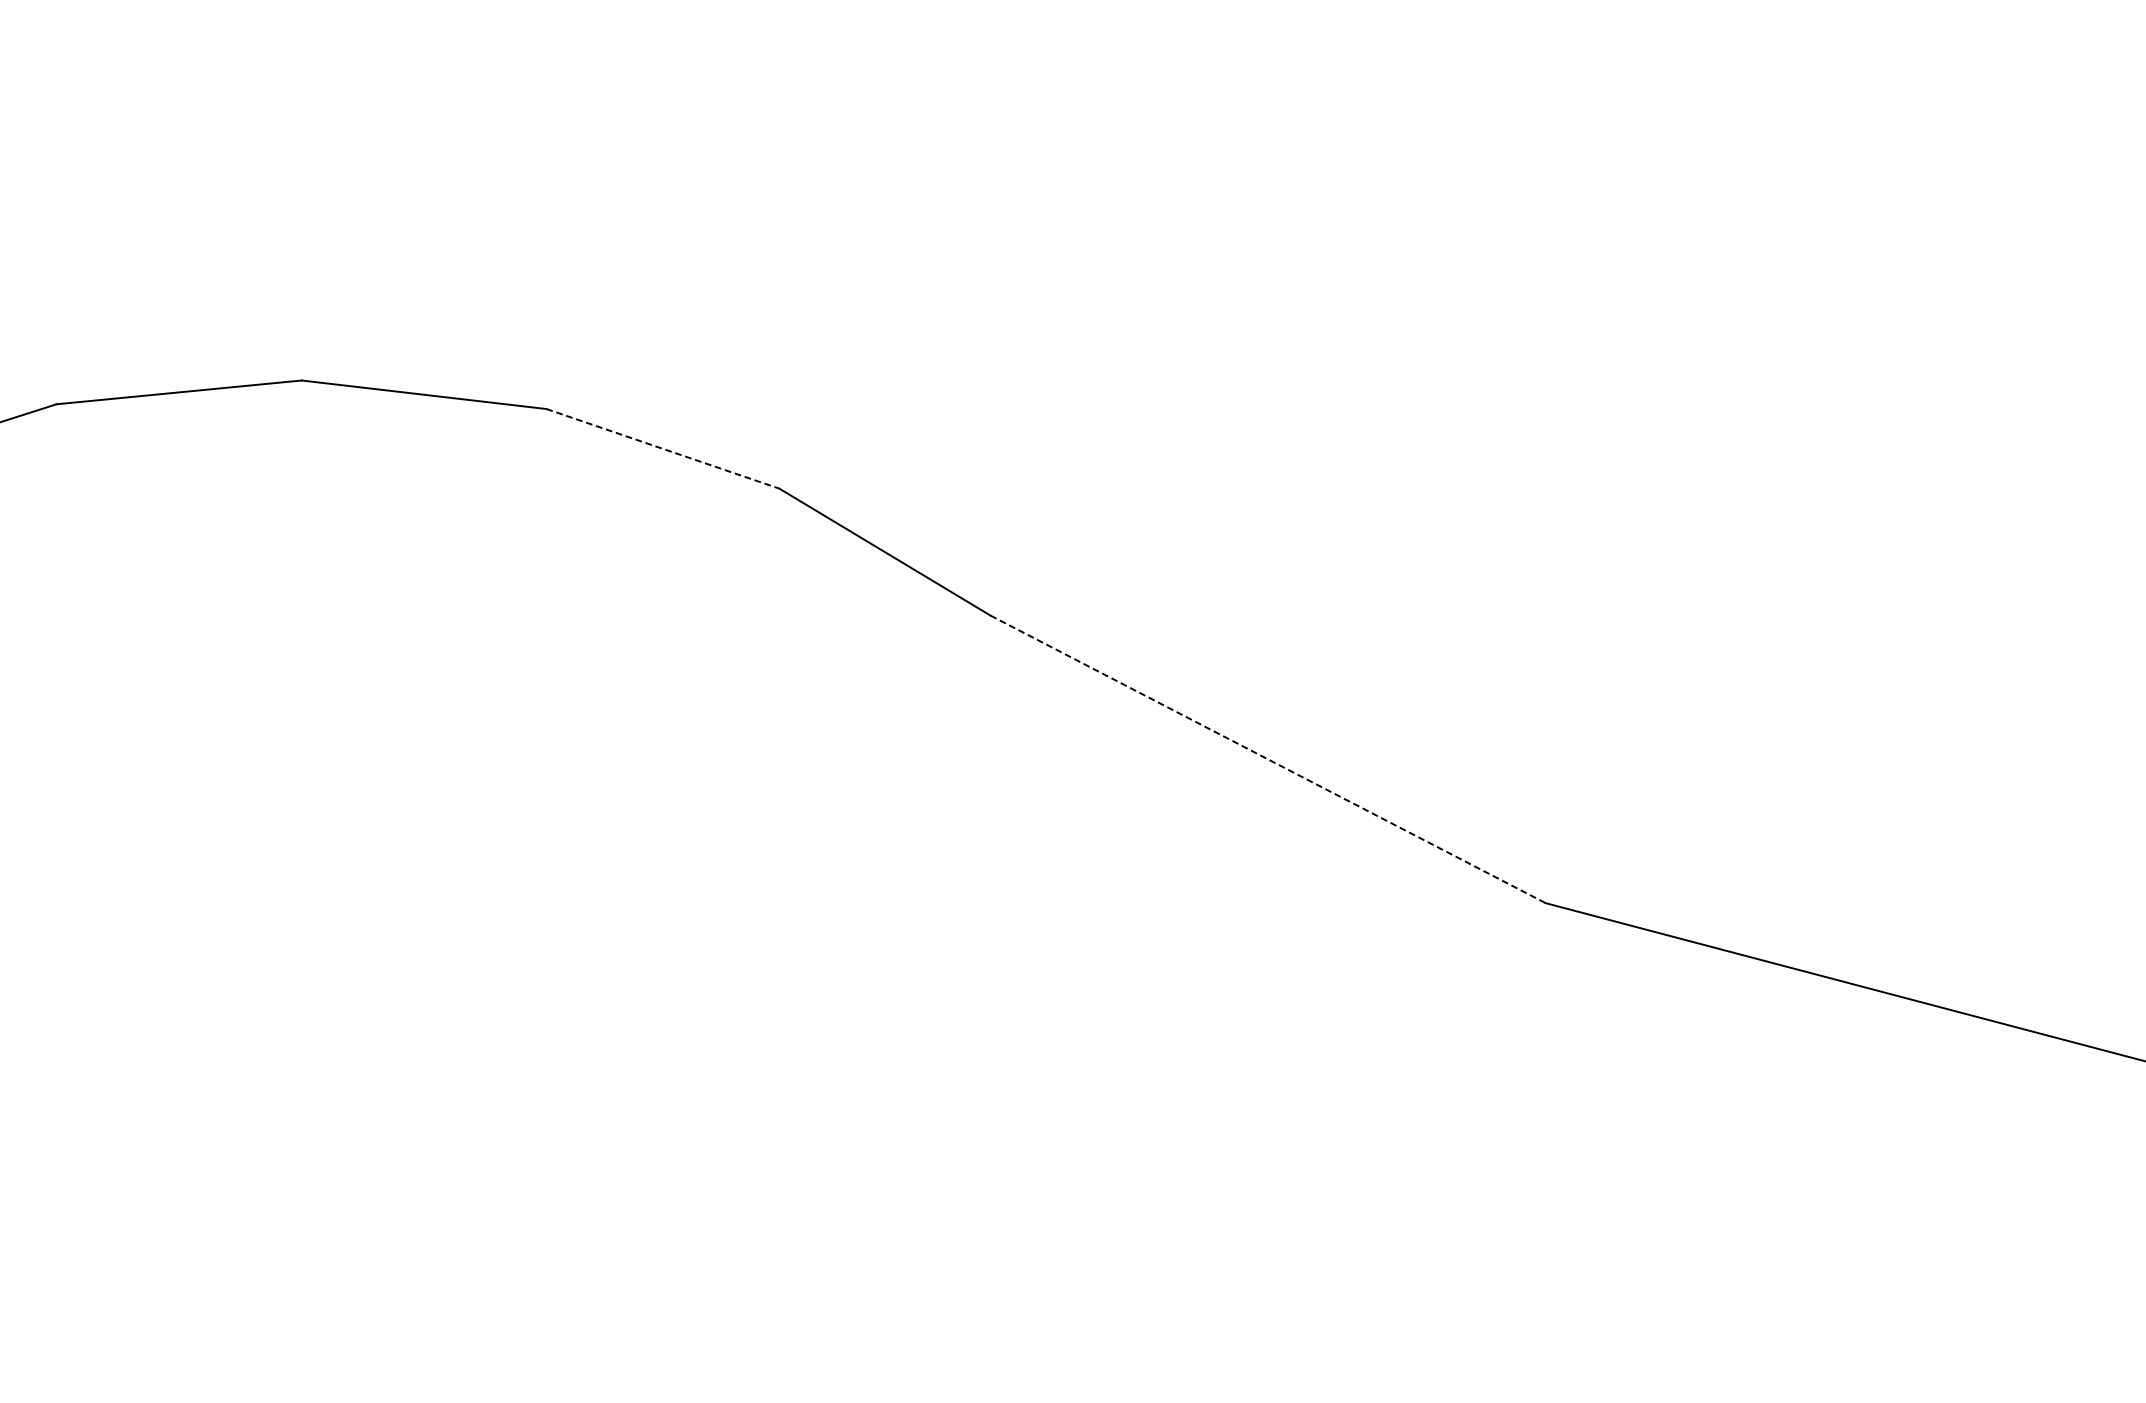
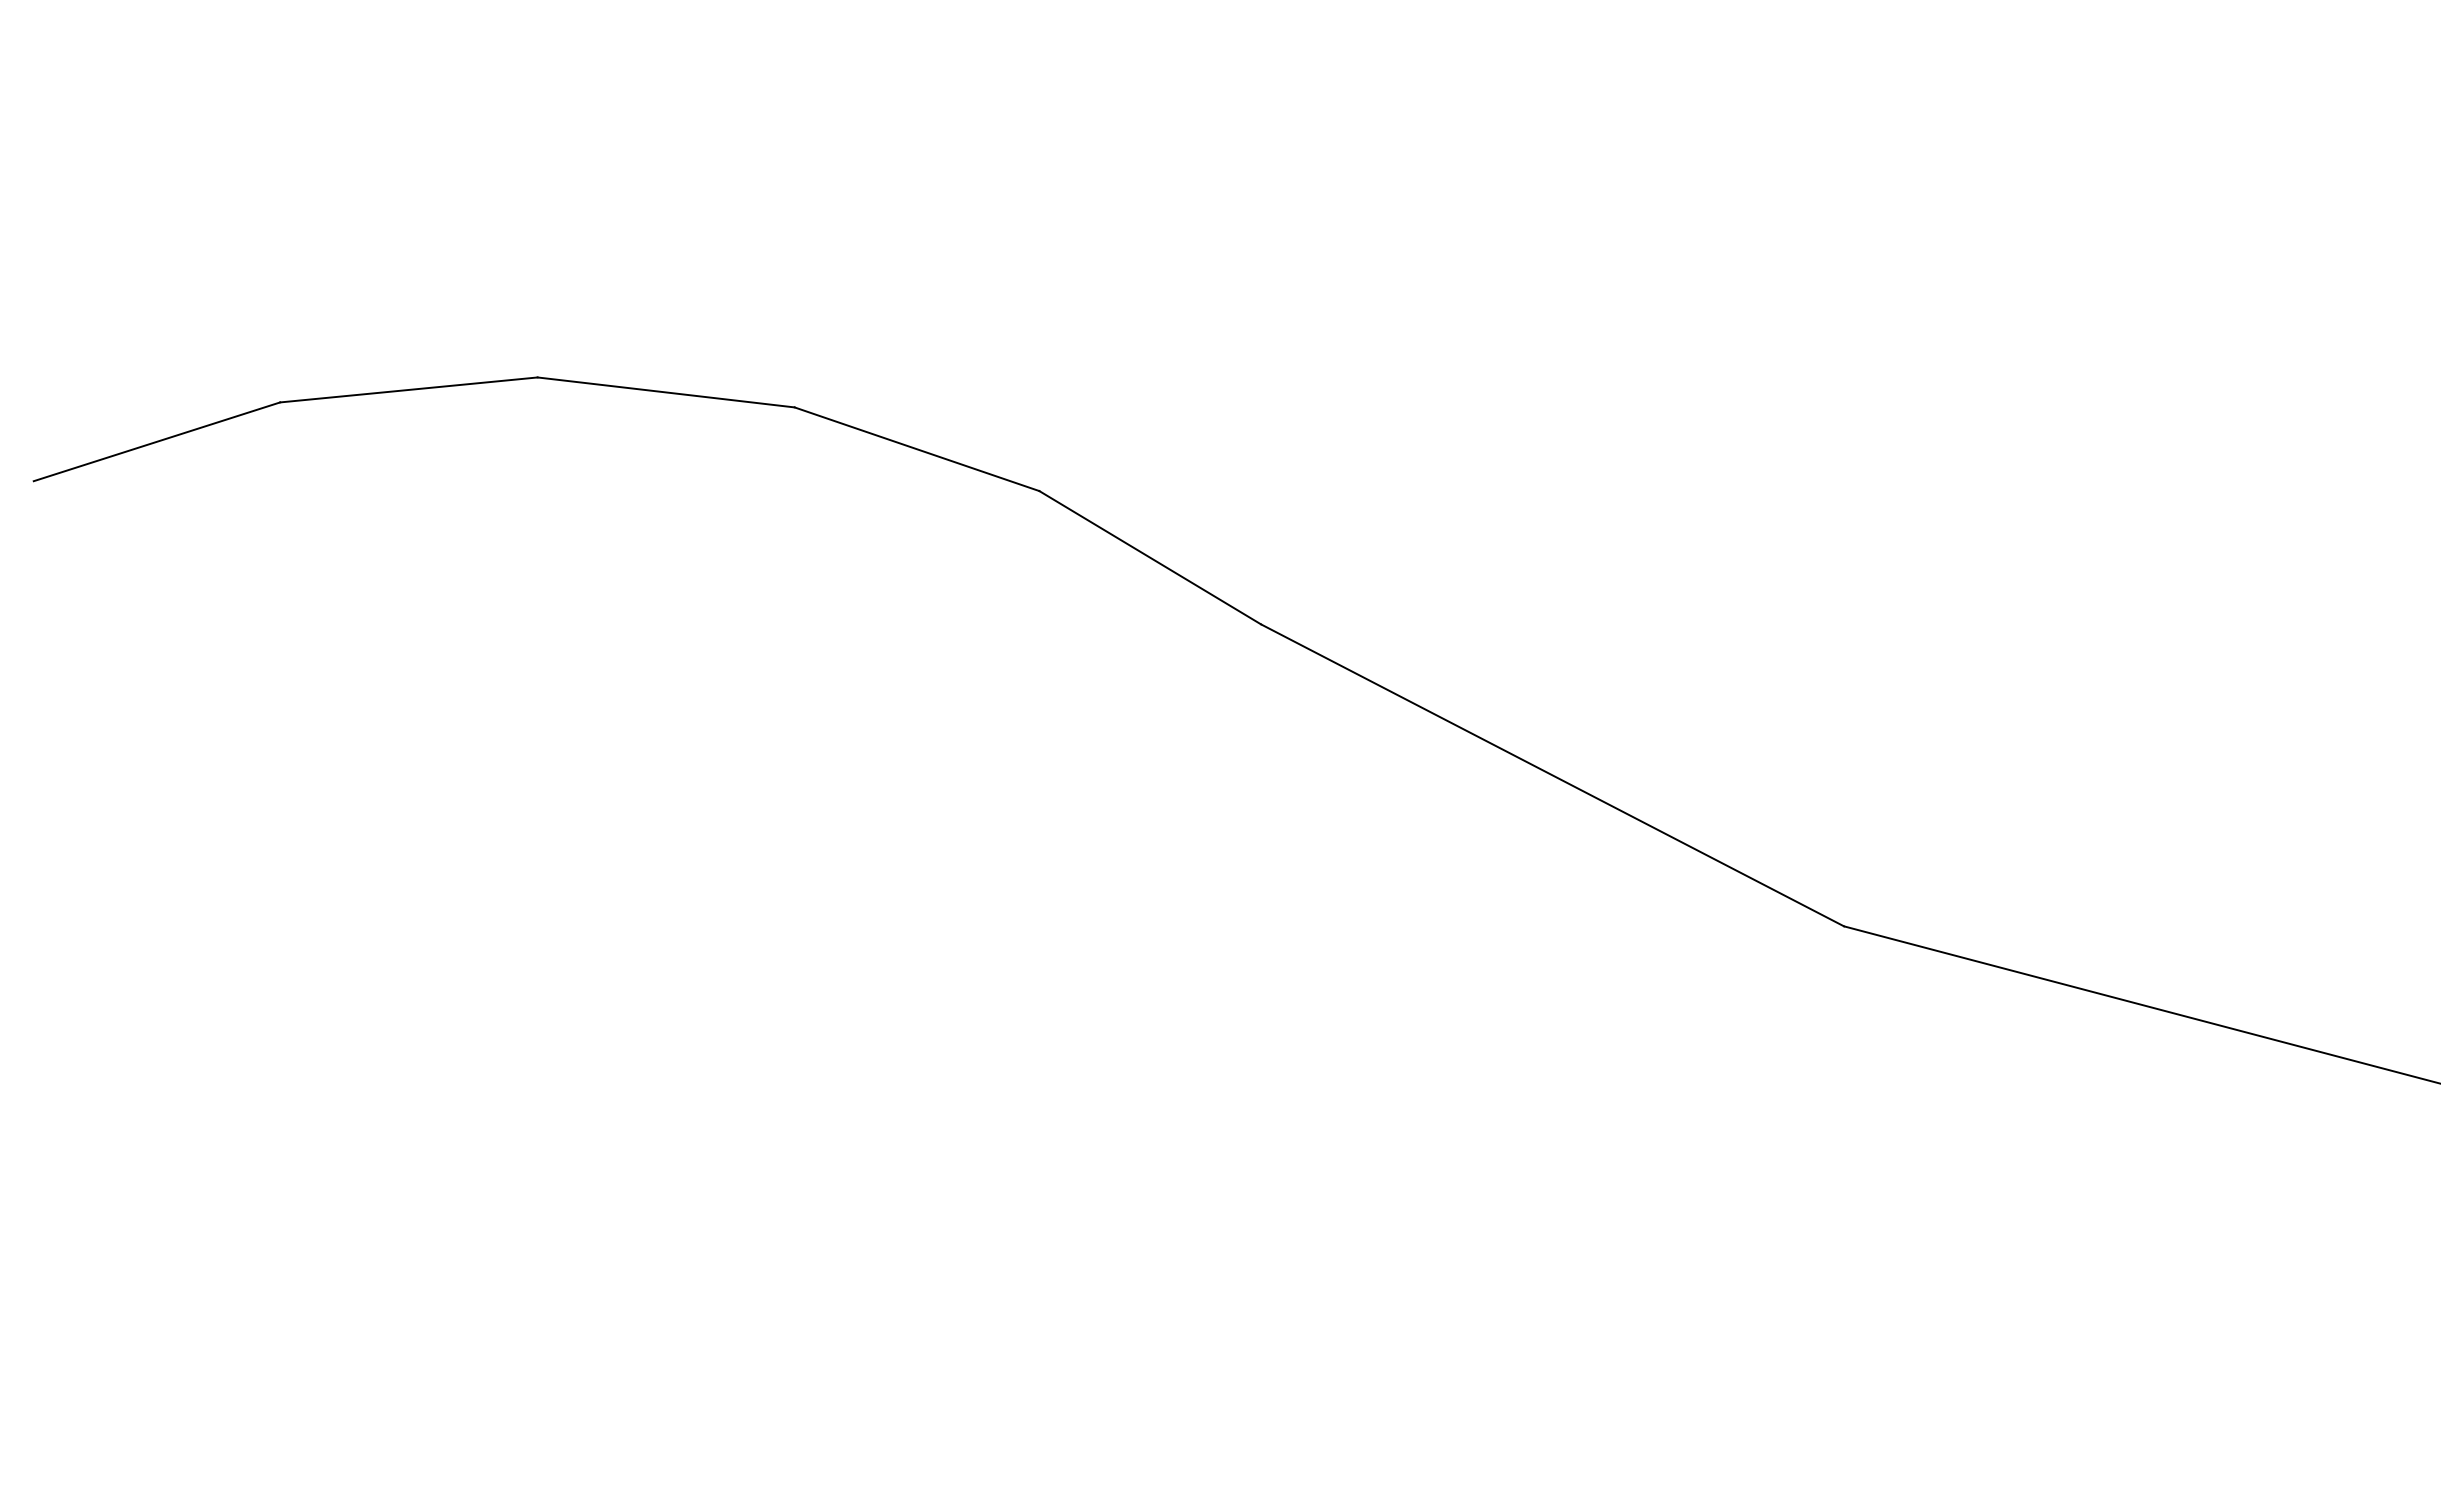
line: (663, 449) -> (917, 449), dashed -> solid
line: (1269, 759) -> (1553, 775), dashed -> solid

